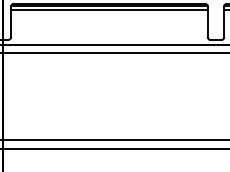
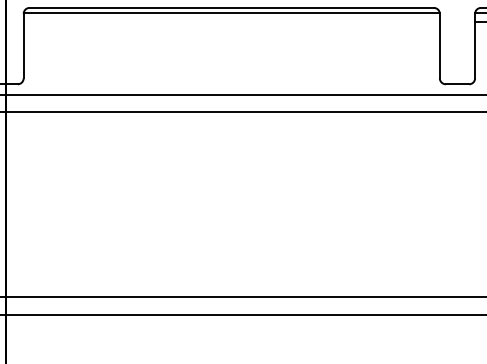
line: (109, 10) -> (231, 22), removed

